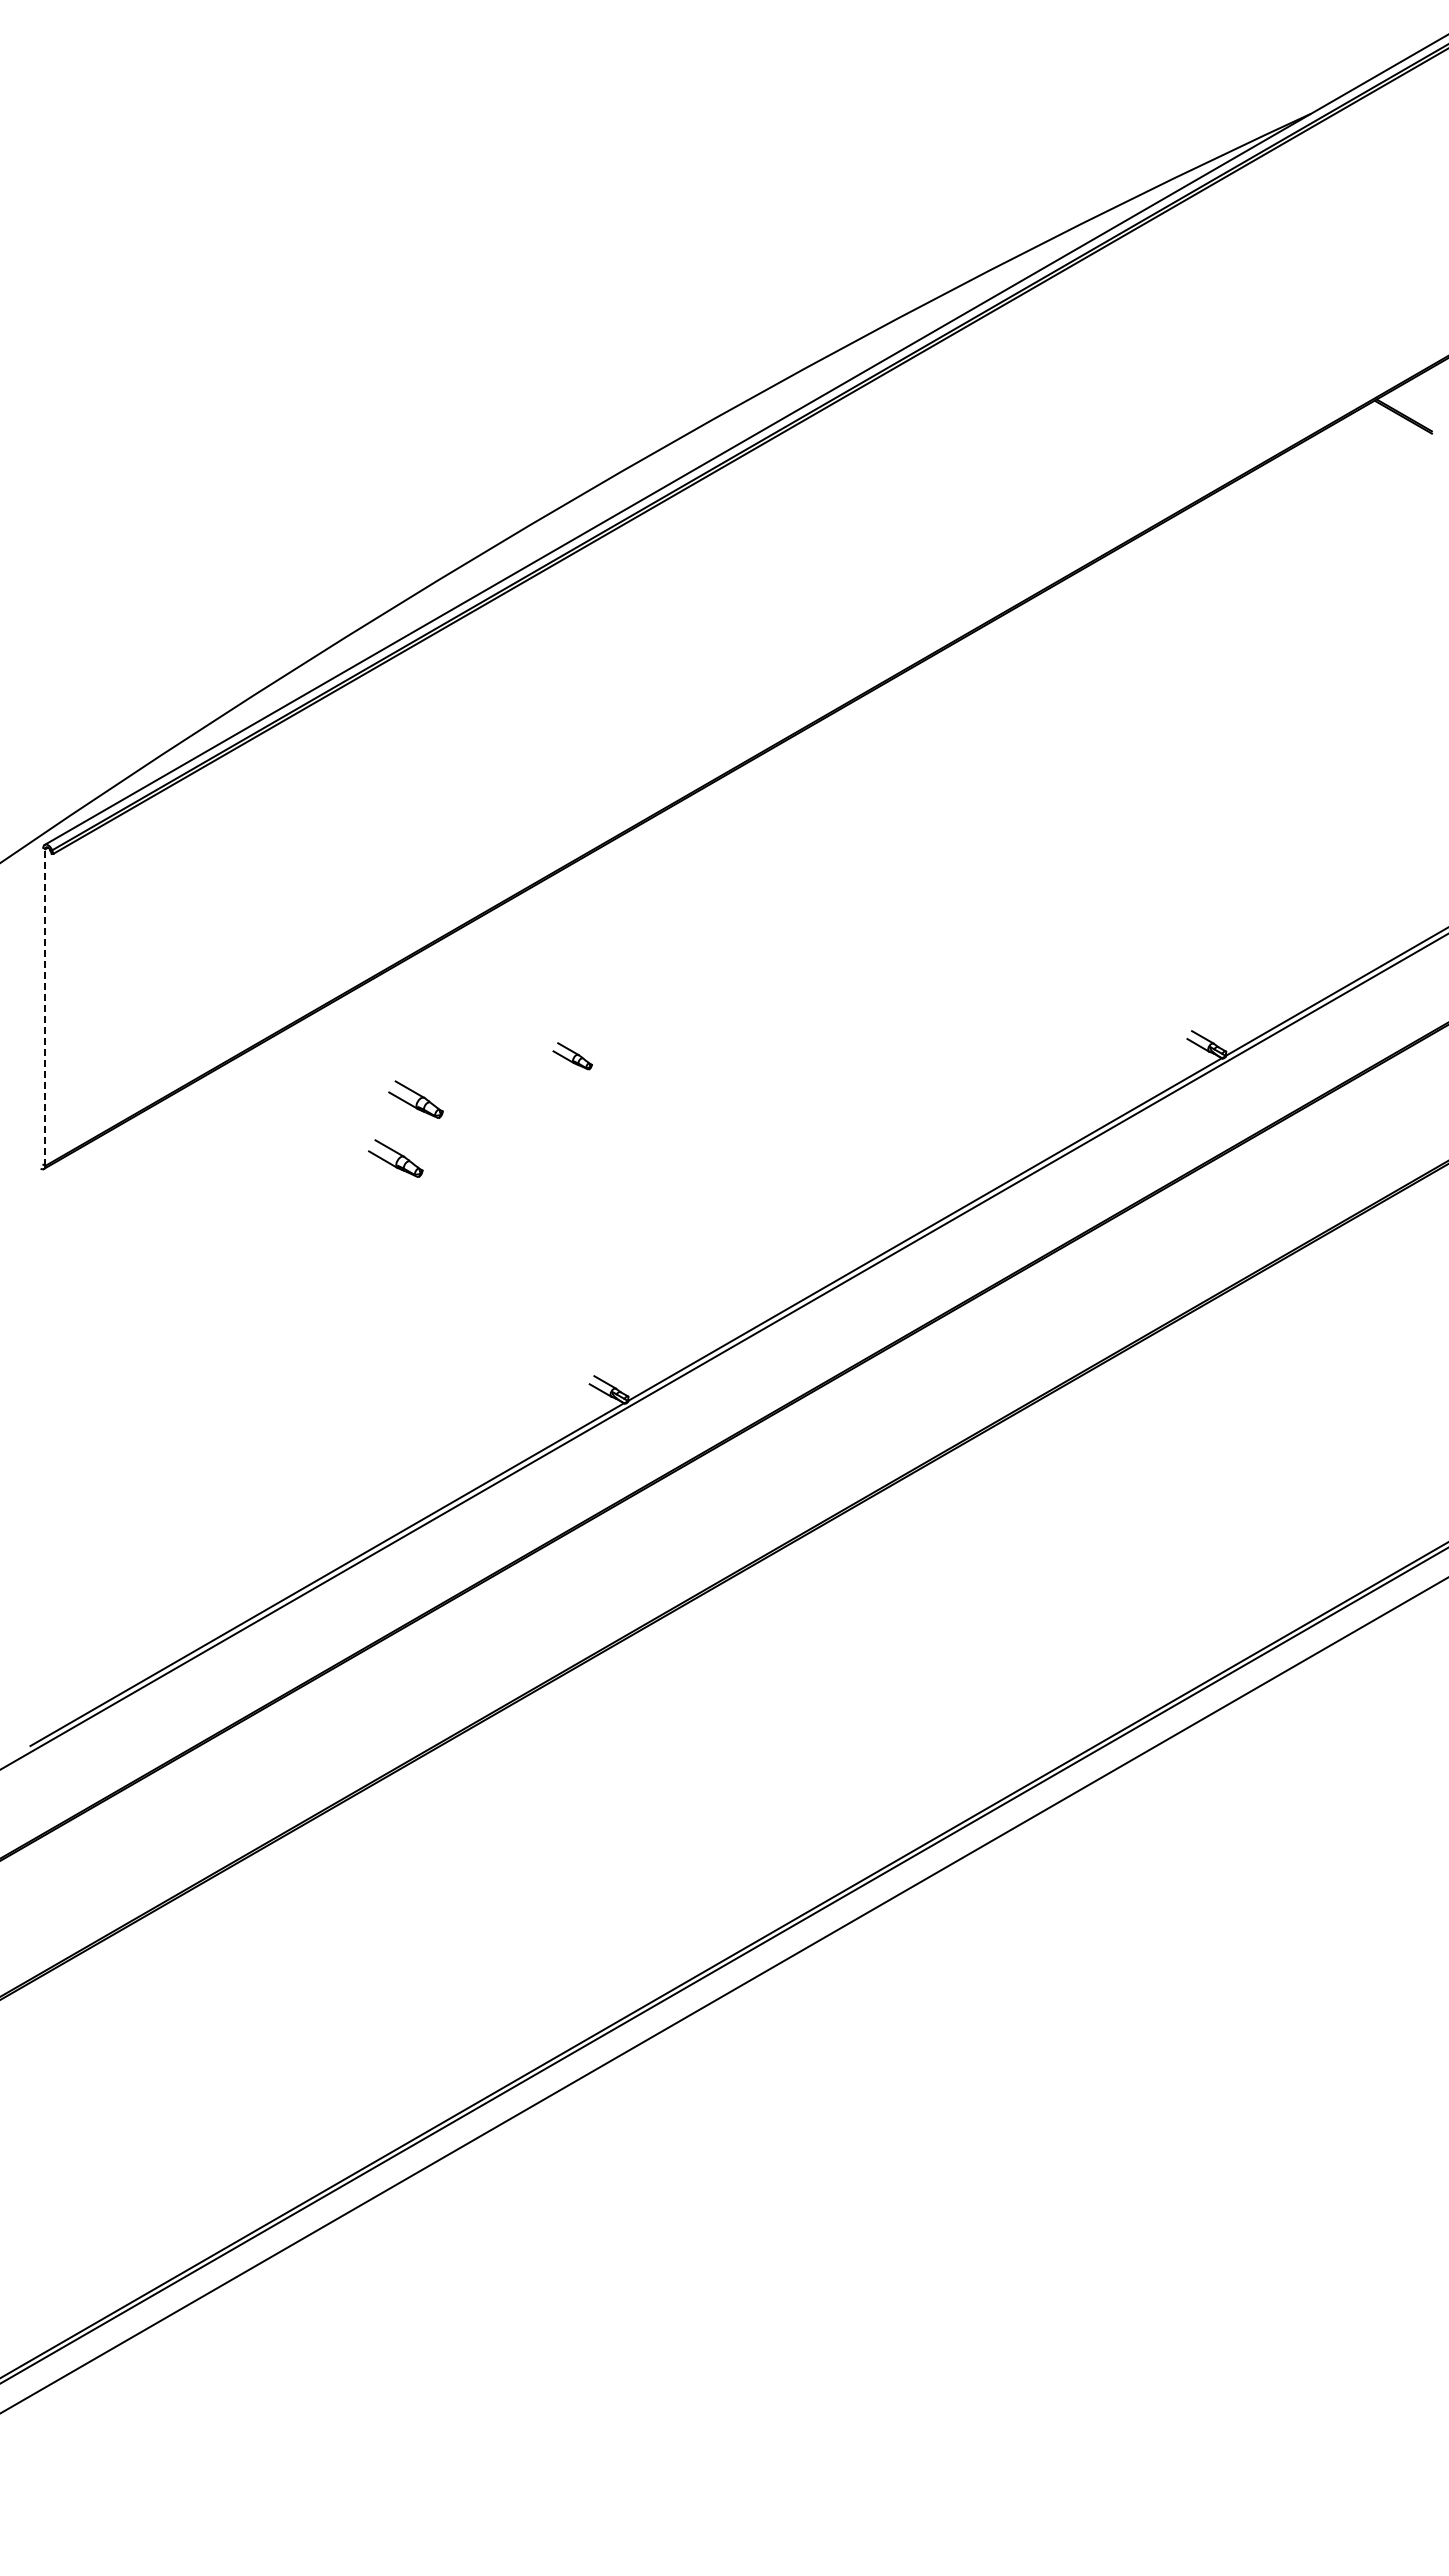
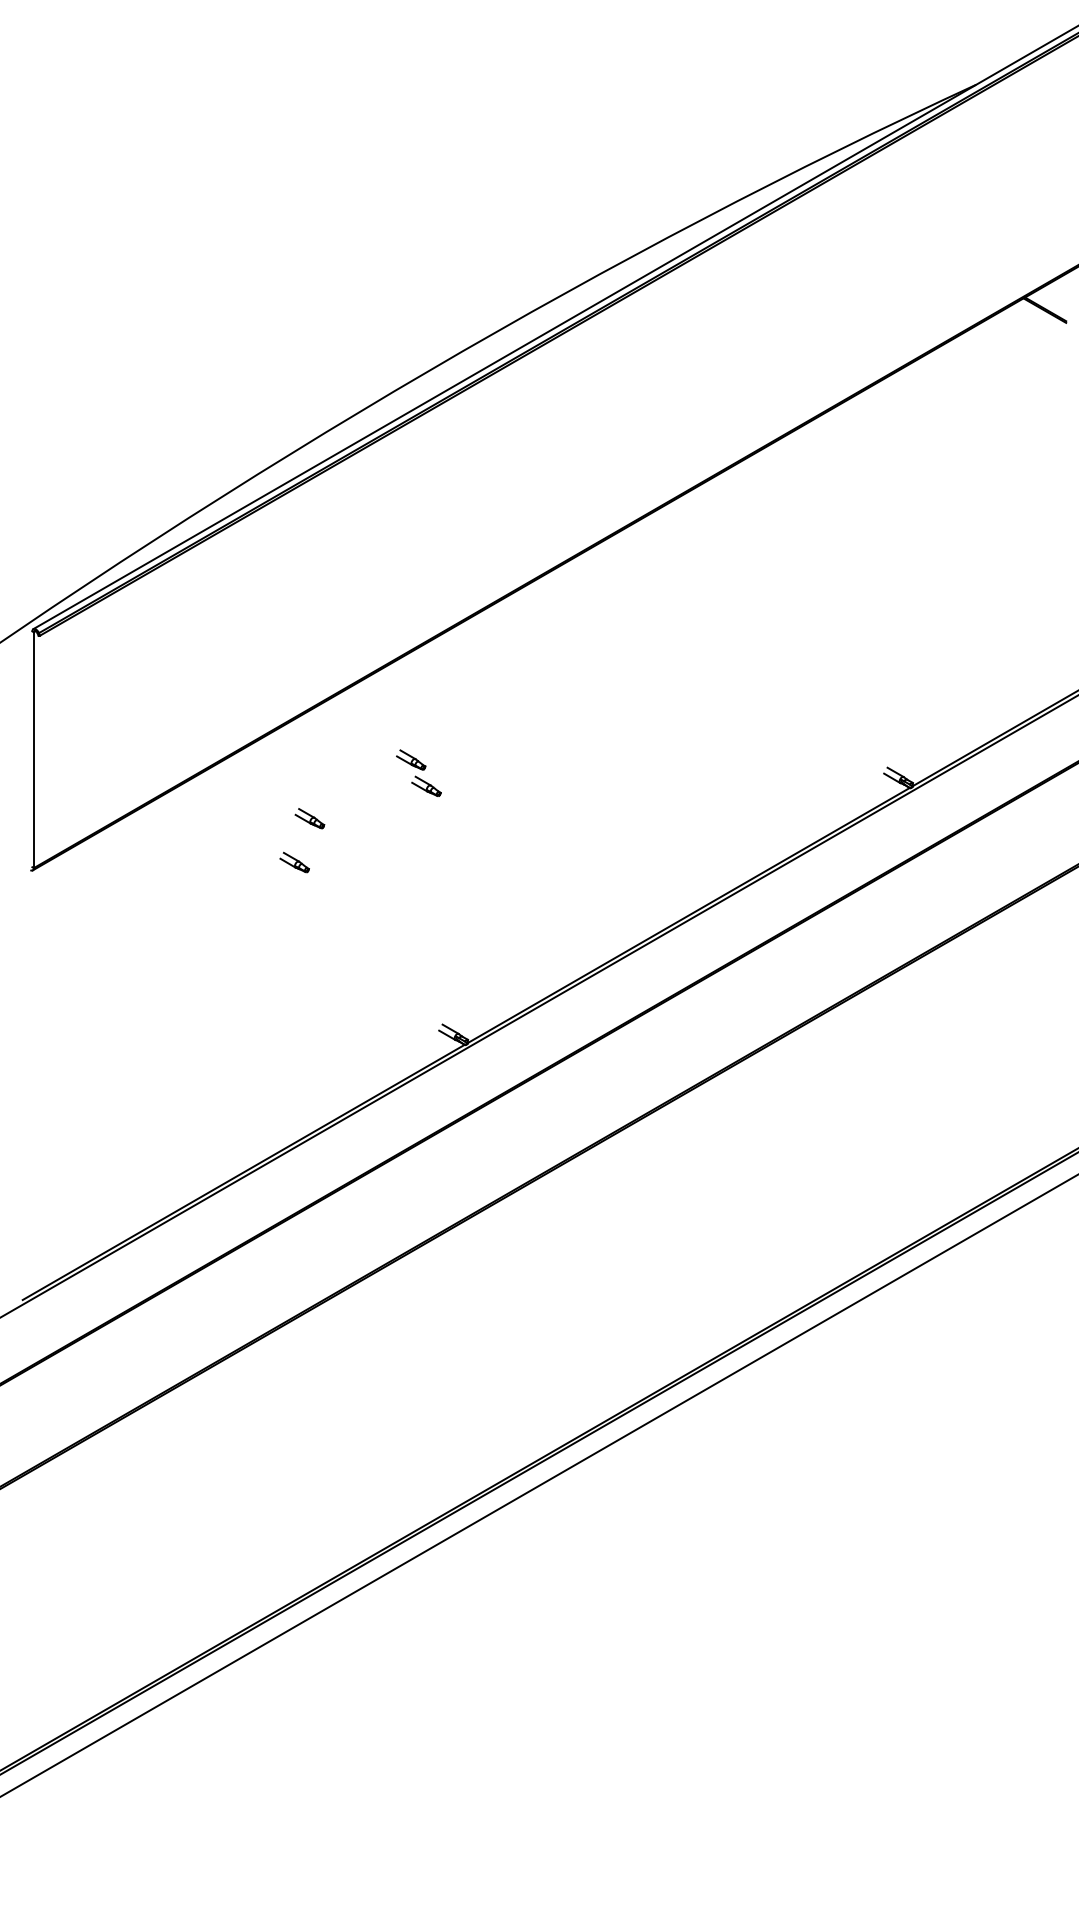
line: (45, 1007) -> (33, 750), dashed -> solid
part: (552, 1020) -> (411, 759), added
part: (416, 1099) -> (310, 818), size x0.71
part: (395, 1158) -> (294, 862), size x0.71

